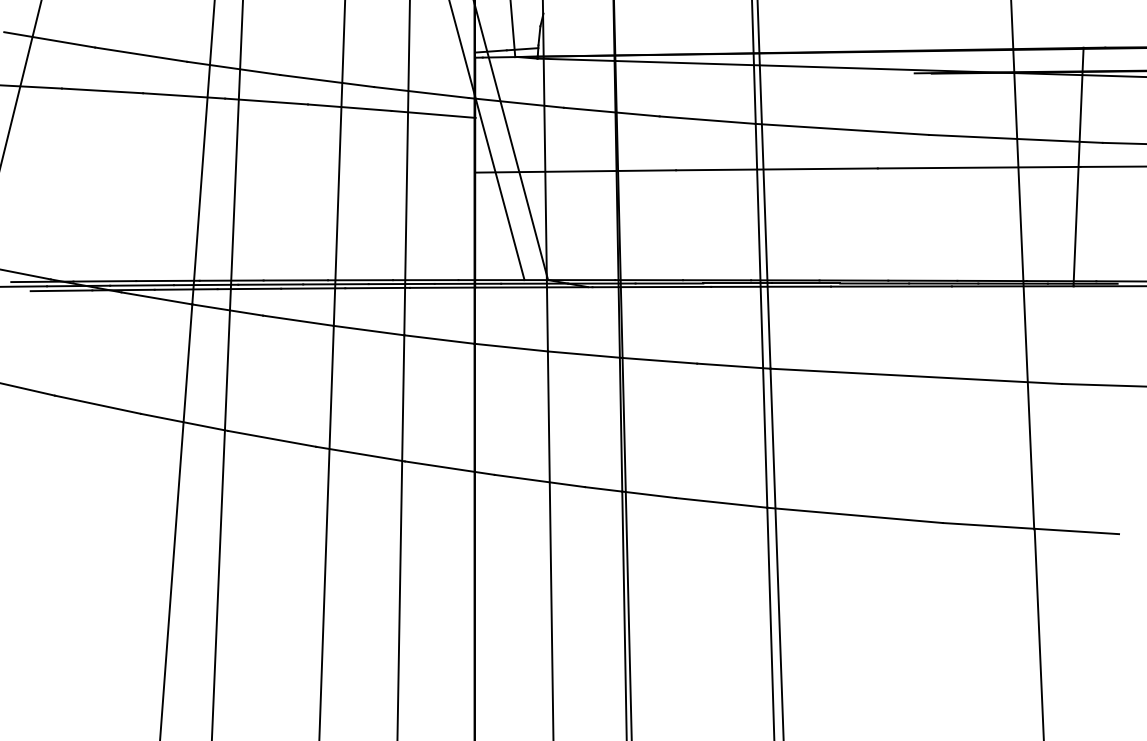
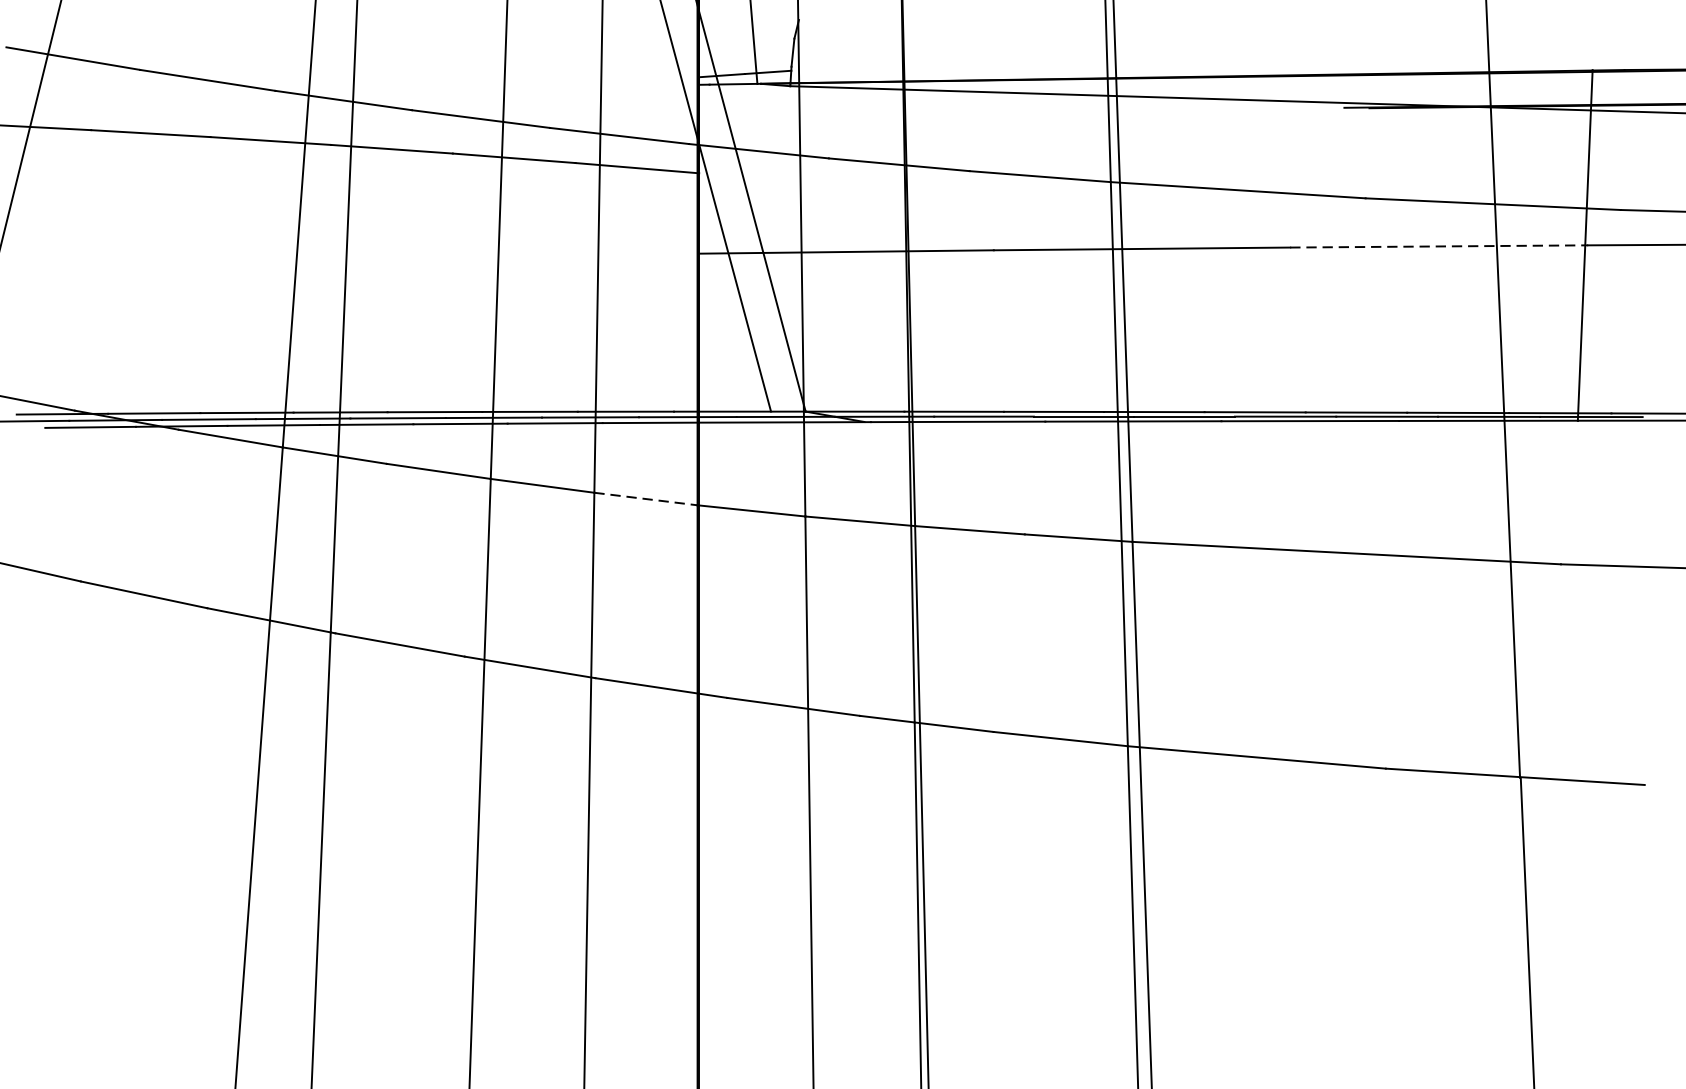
line: (979, 167) -> (1439, 246), solid -> dashed
line: (439, 339) -> (646, 498), solid -> dashed

